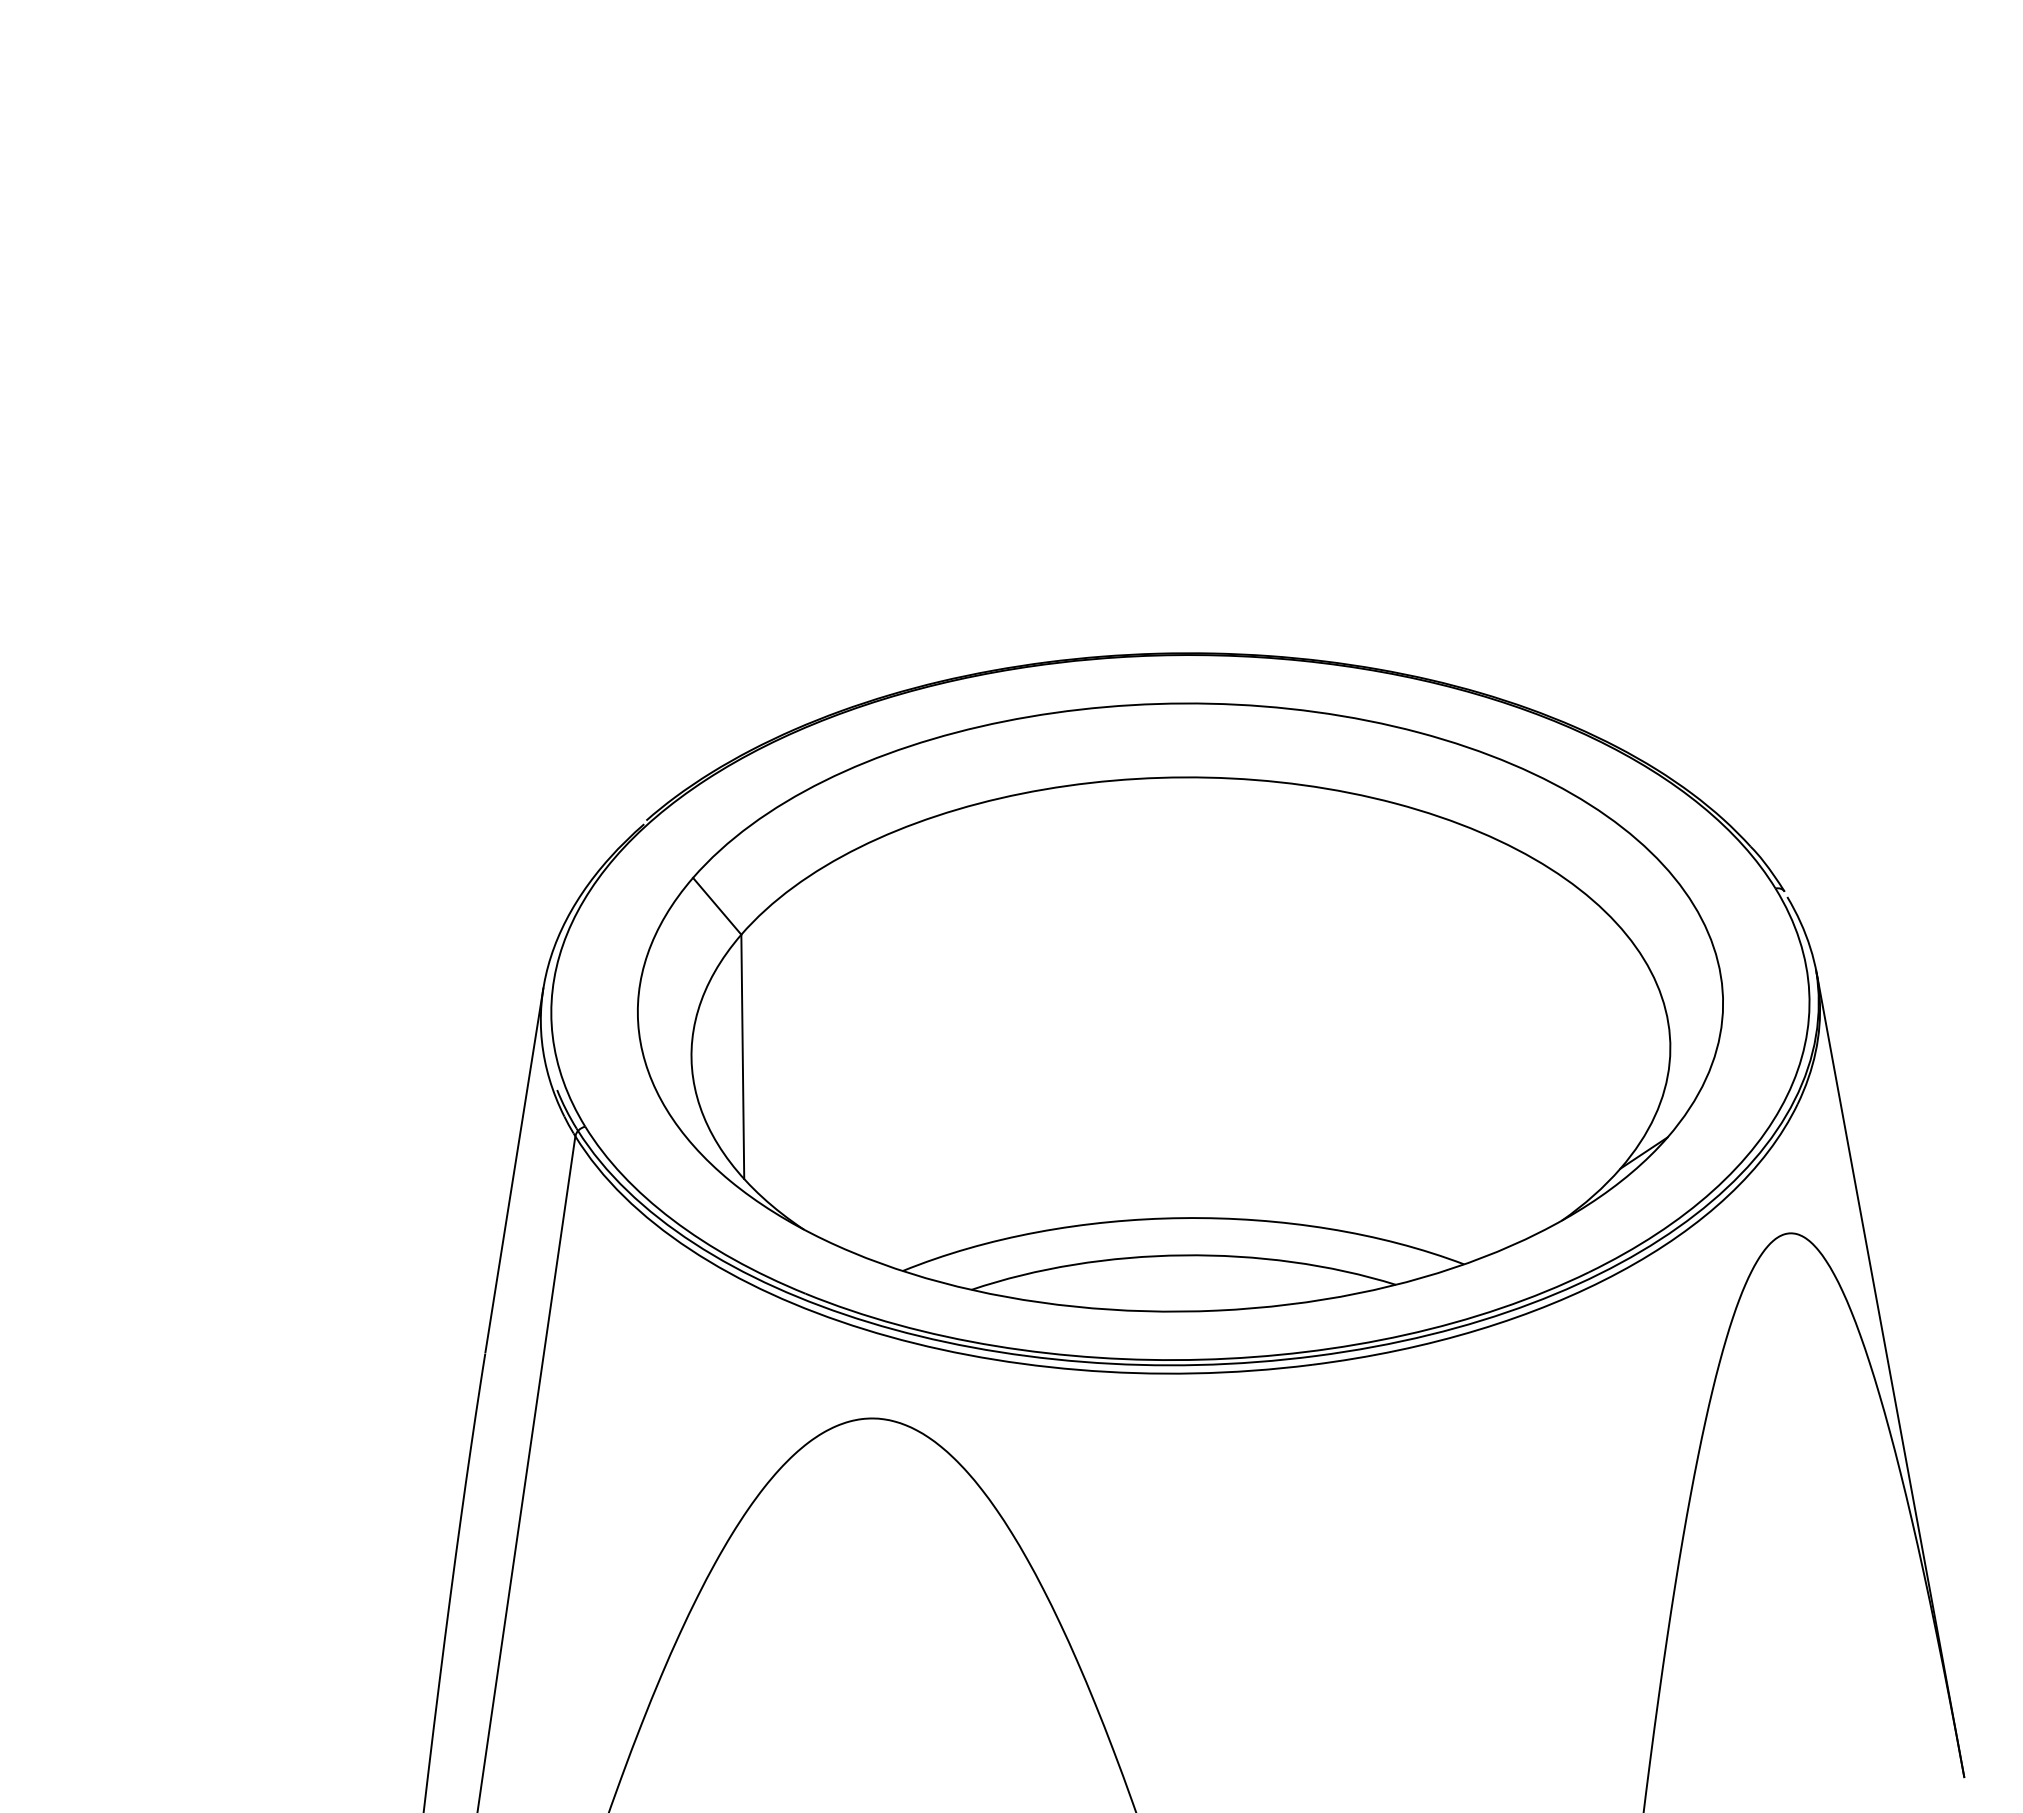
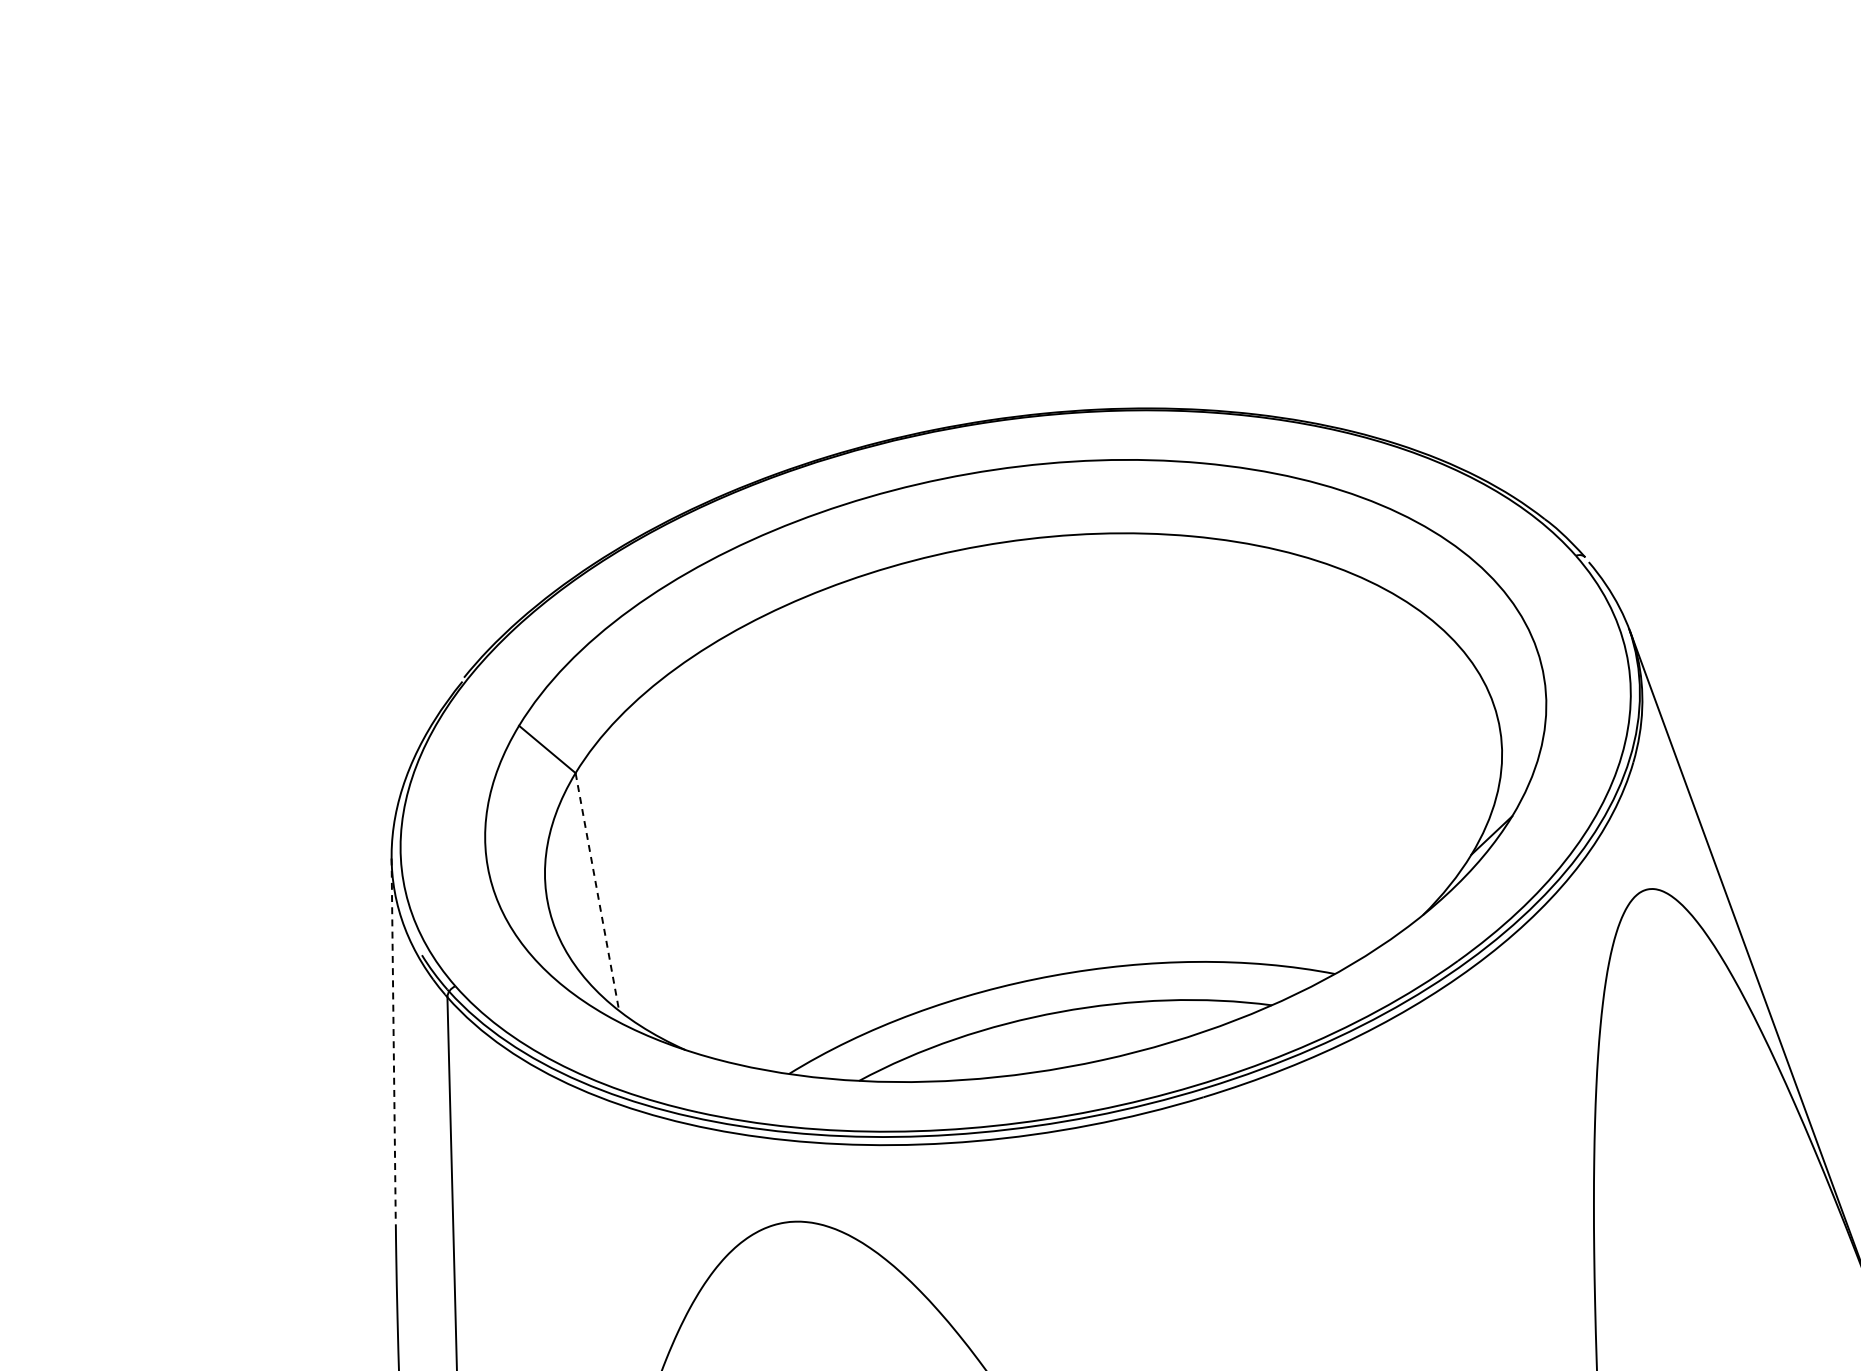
line: (742, 1057) -> (597, 892), solid -> dashed
line: (514, 1171) -> (393, 1041), solid -> dashed

